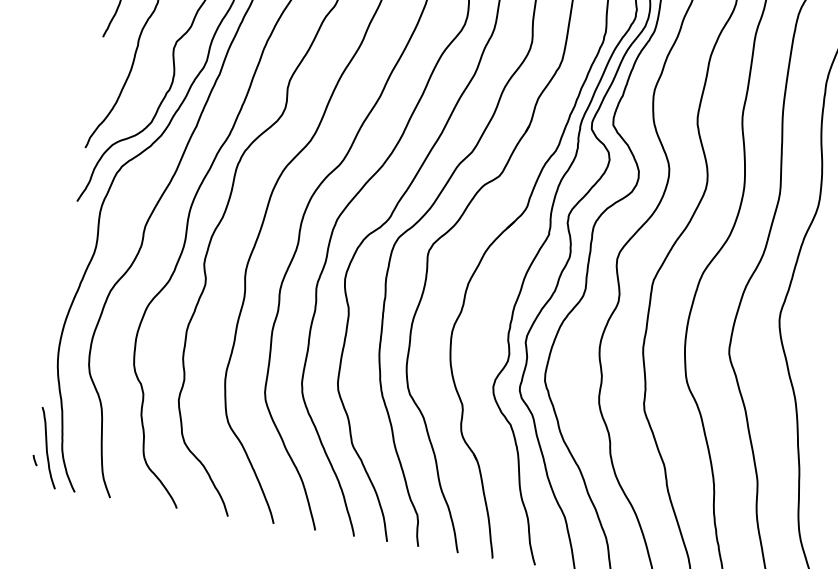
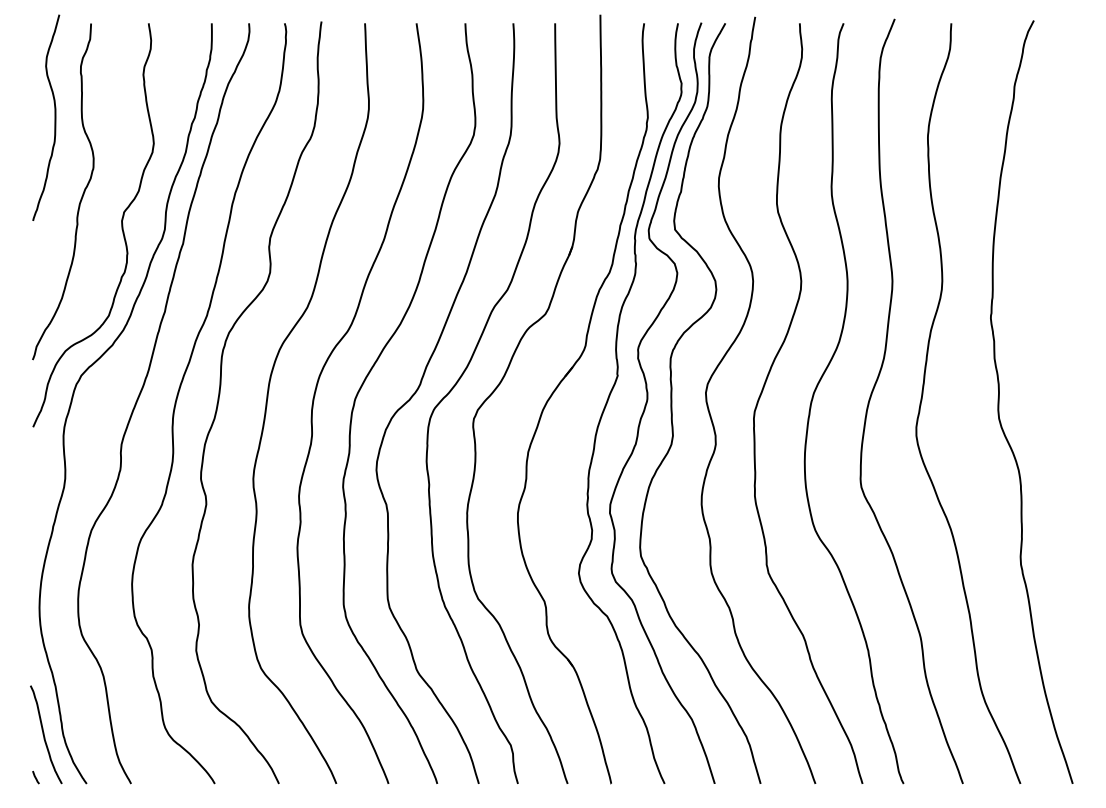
line: (34, 460) -> (35, 777), moved

